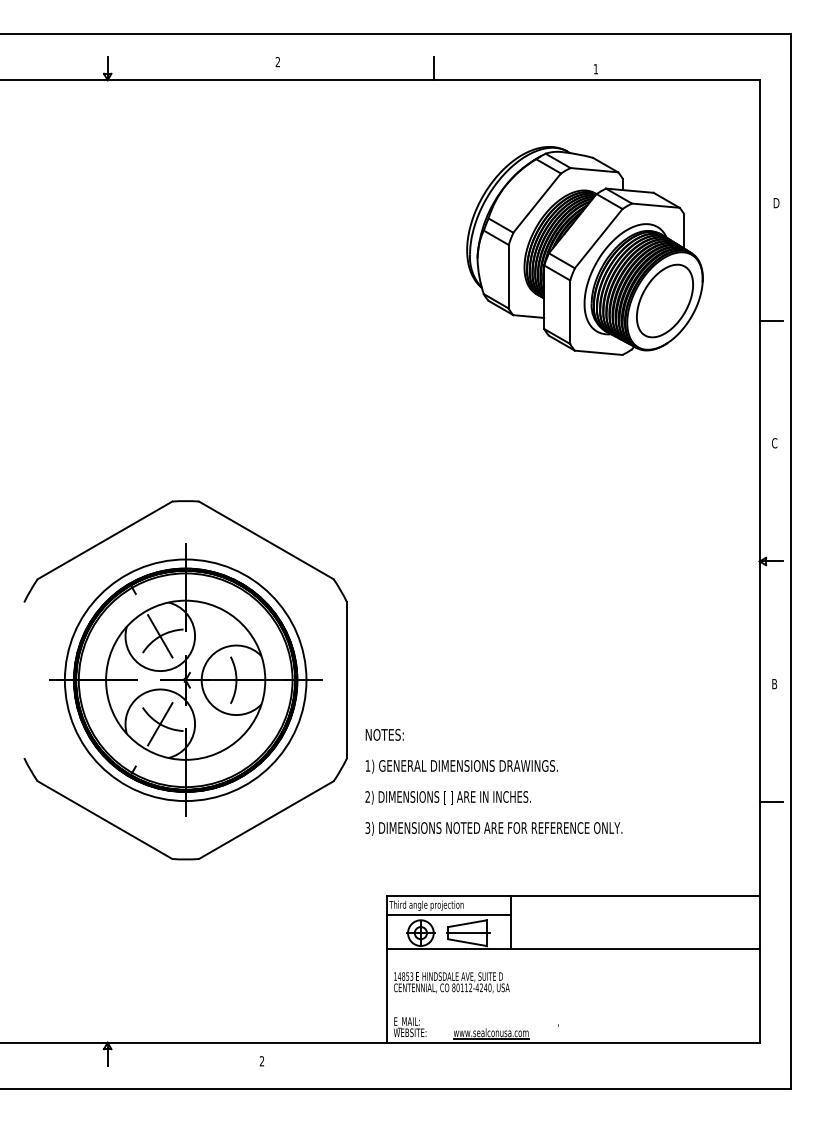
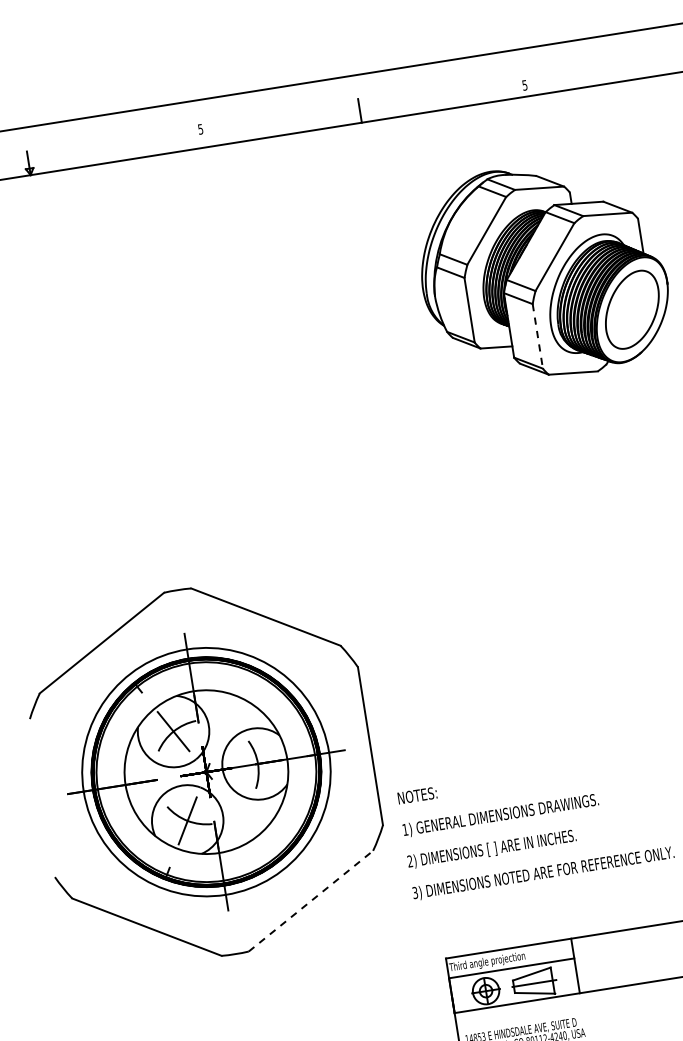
text: (277, 61) -> (200, 128), 2 -> 5
text: (595, 69) -> (524, 85), 1 -> 5
line: (570, 312) -> (538, 336), solid -> dashed
line: (266, 820) -> (311, 901), solid -> dashed

